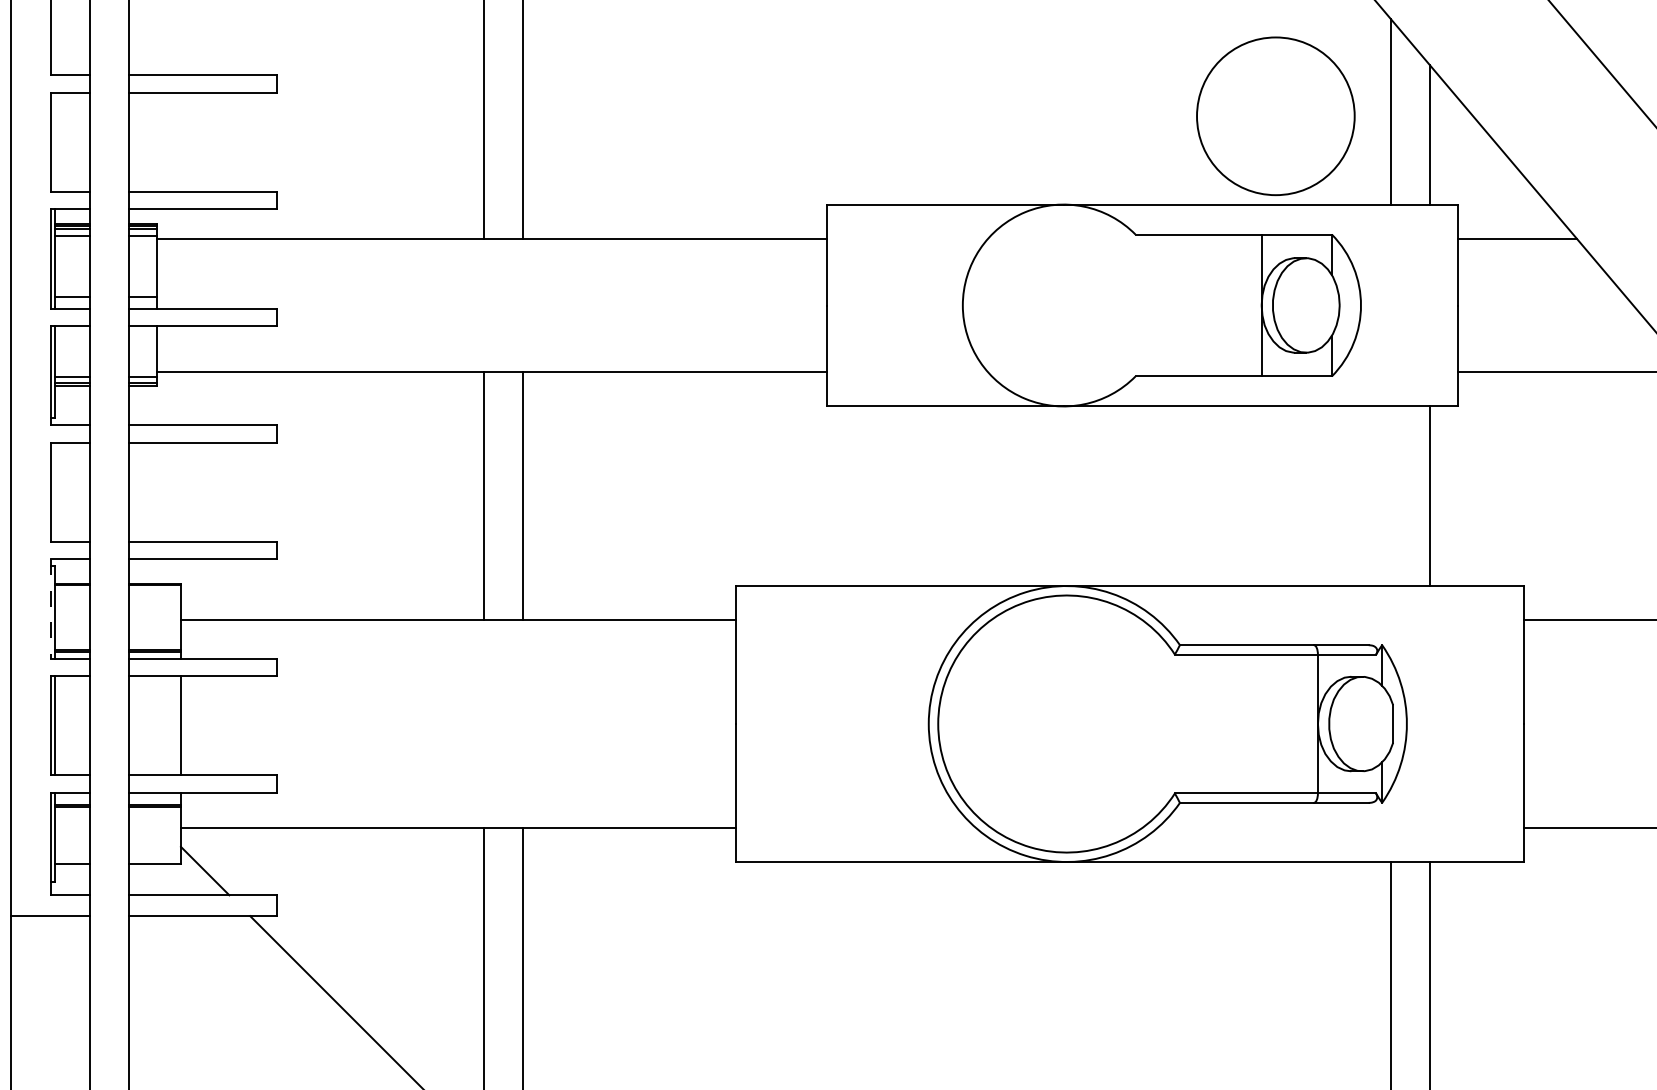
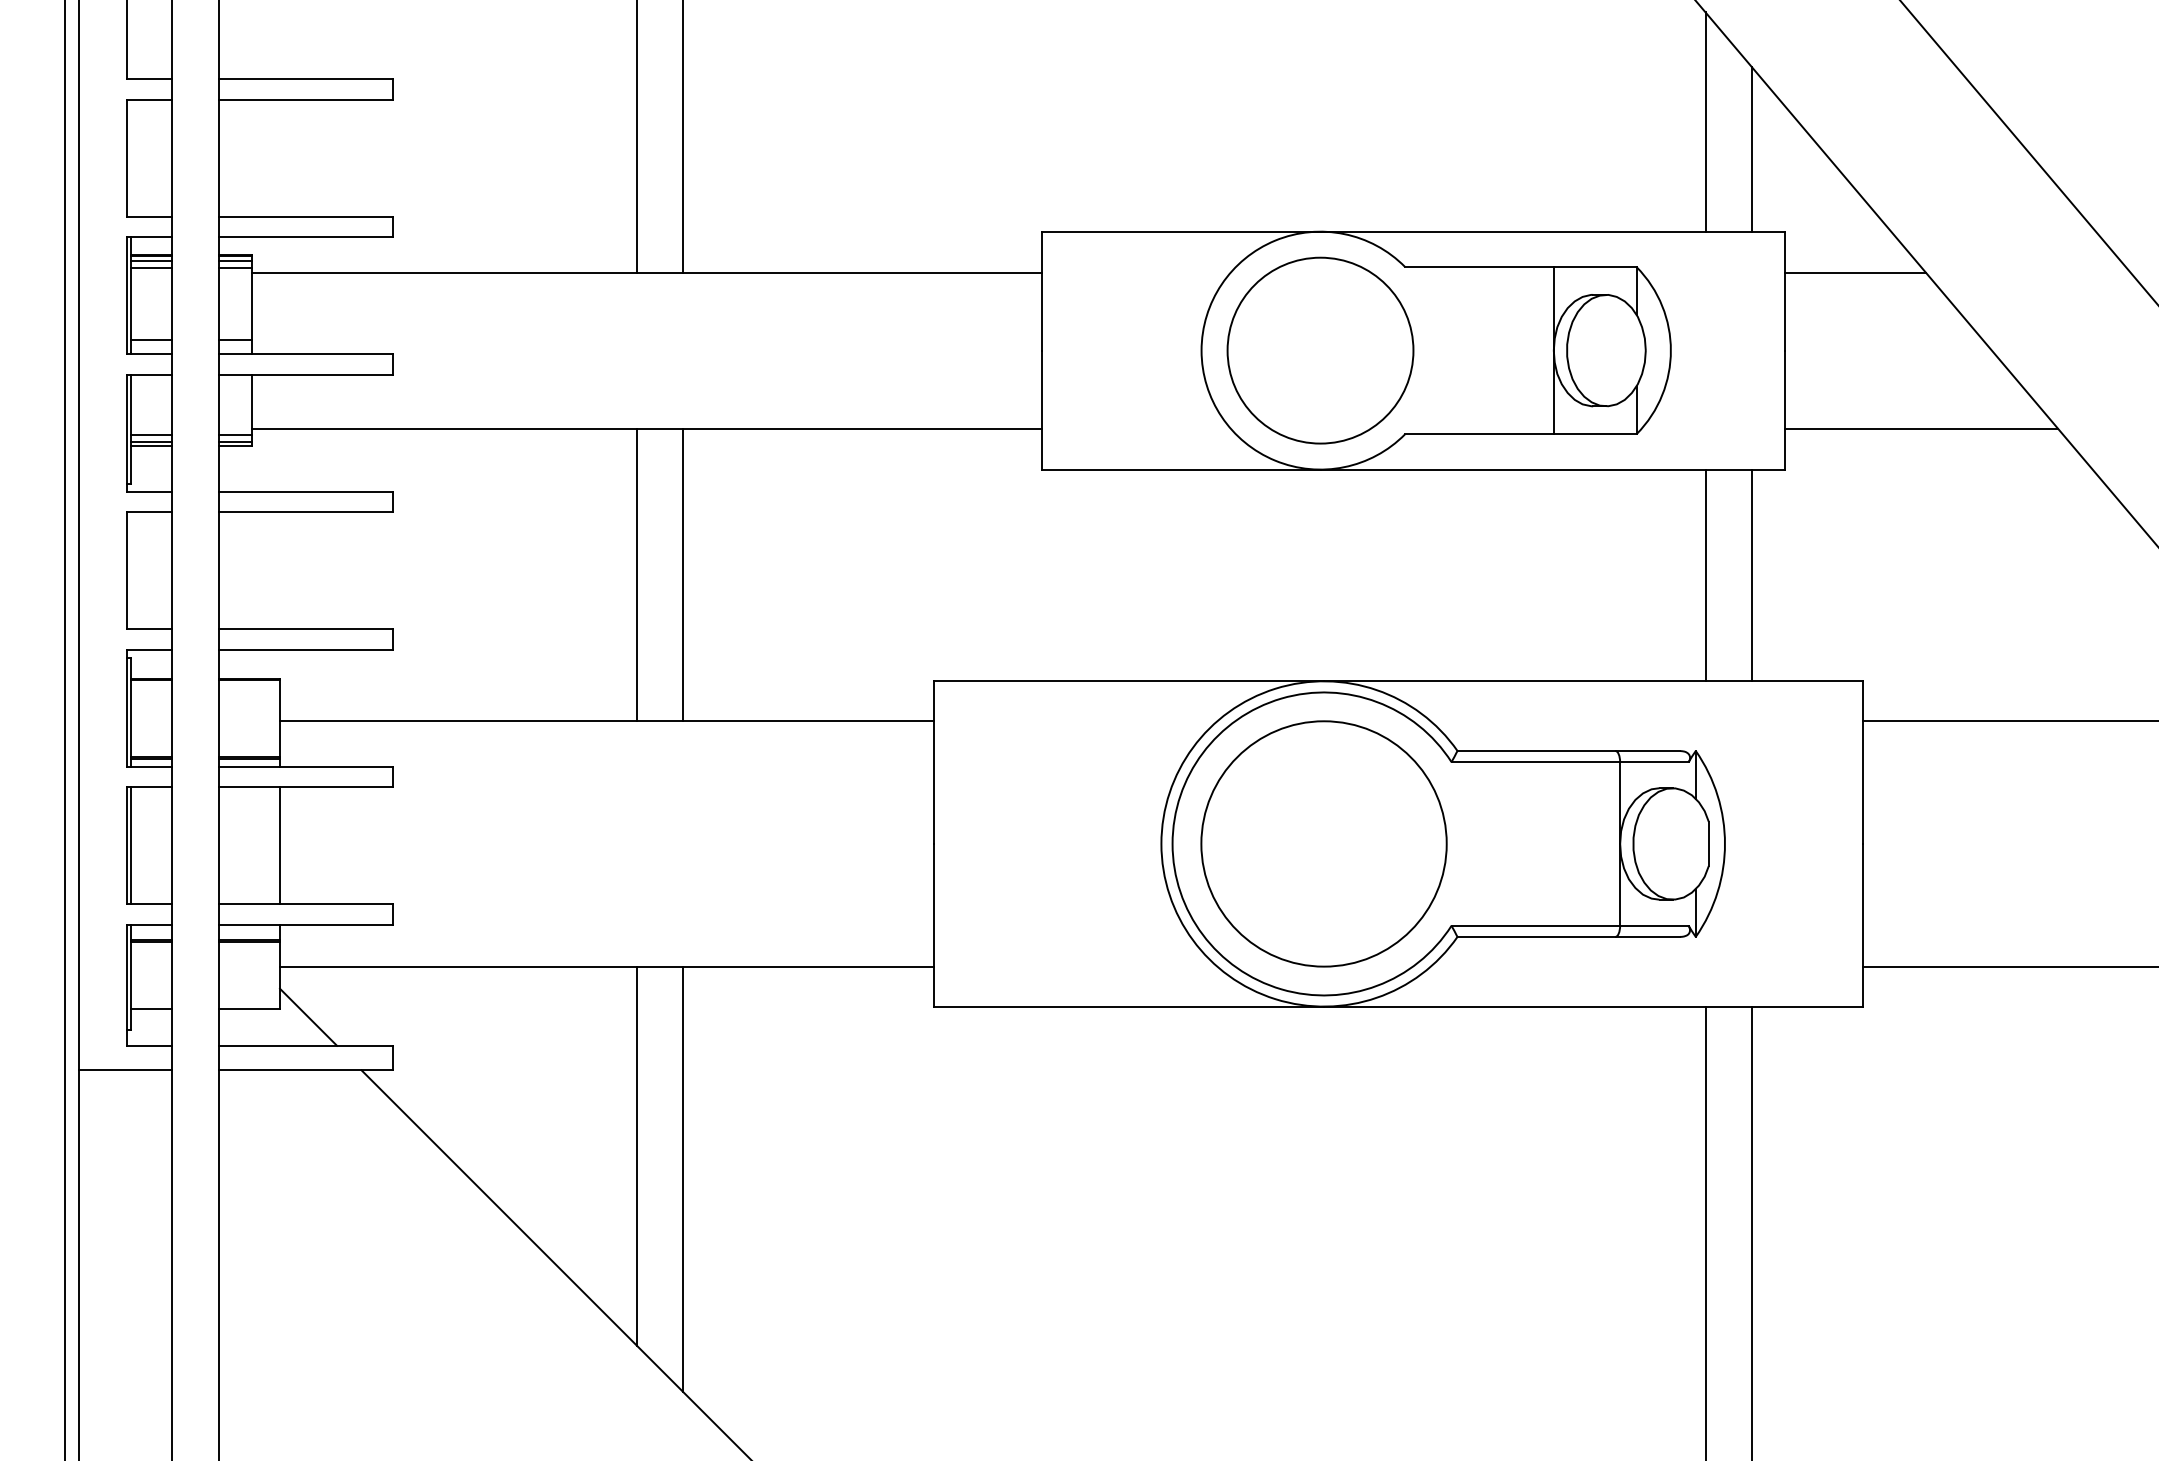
circle: (1275, 116) -> (1320, 350), moved
line: (1390, 496) -> (1705, 575), added
line: (50, 609) -> (126, 708), dashed -> solid
circle: (1066, 723) -> (1323, 843), added

